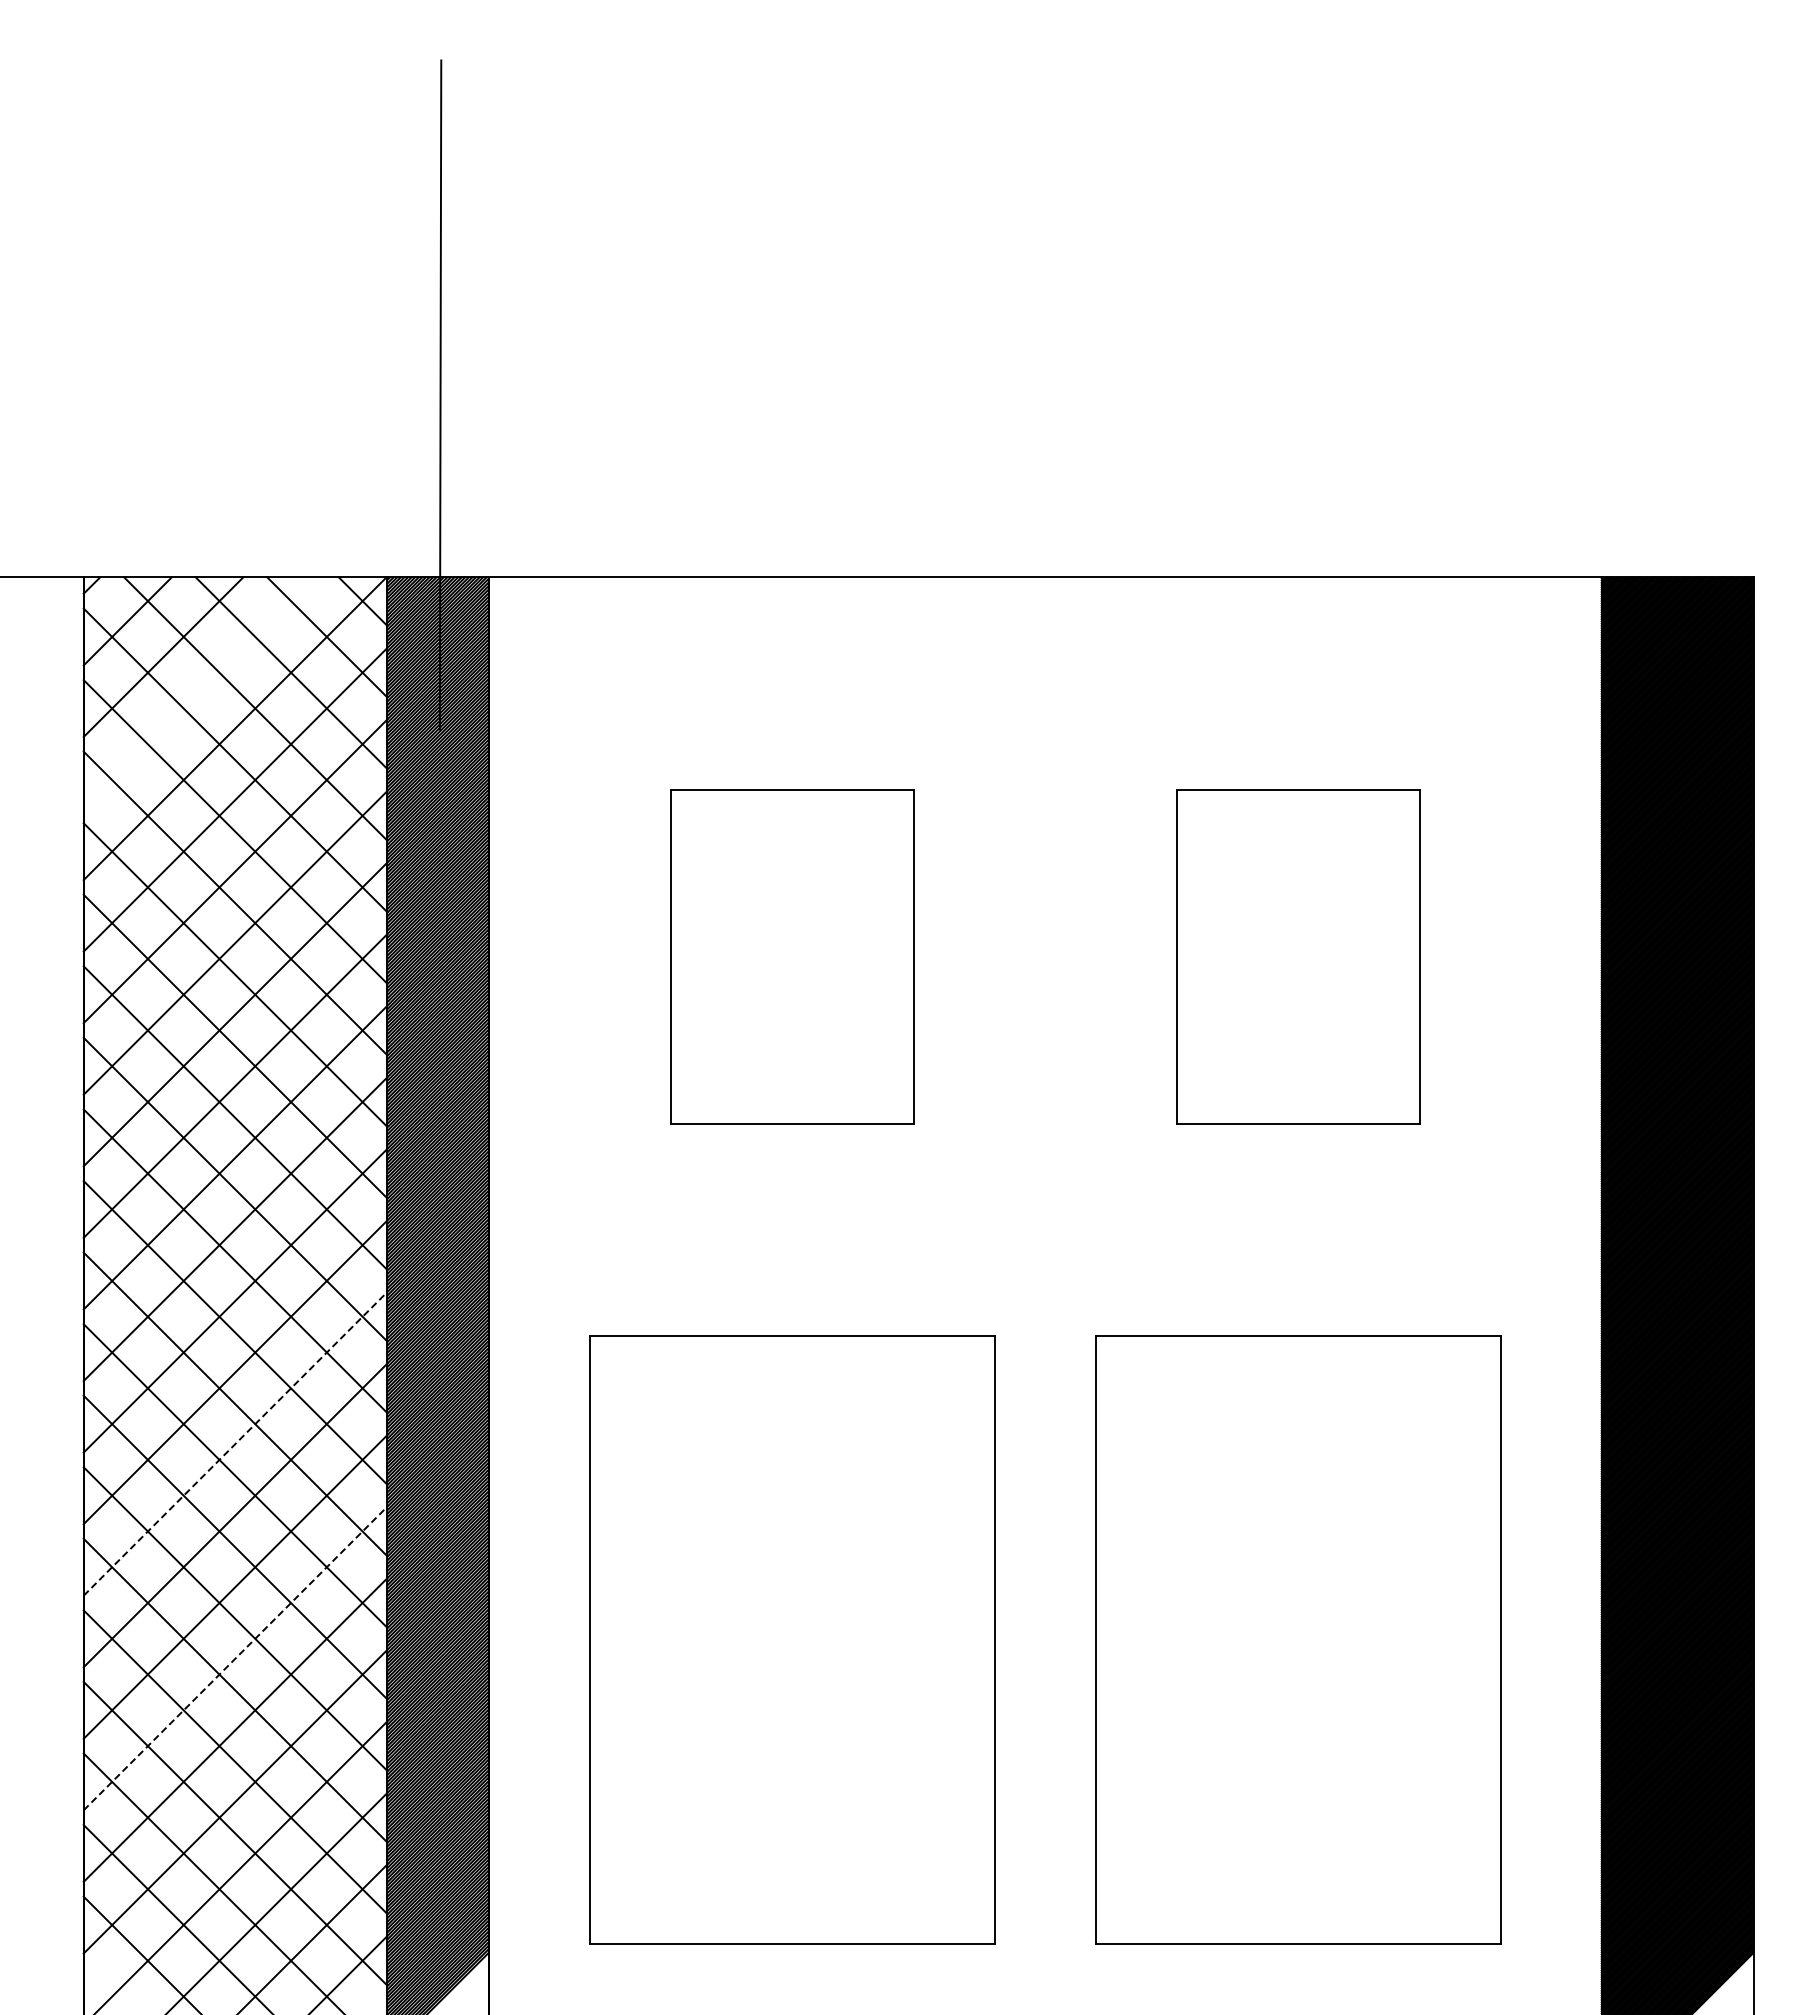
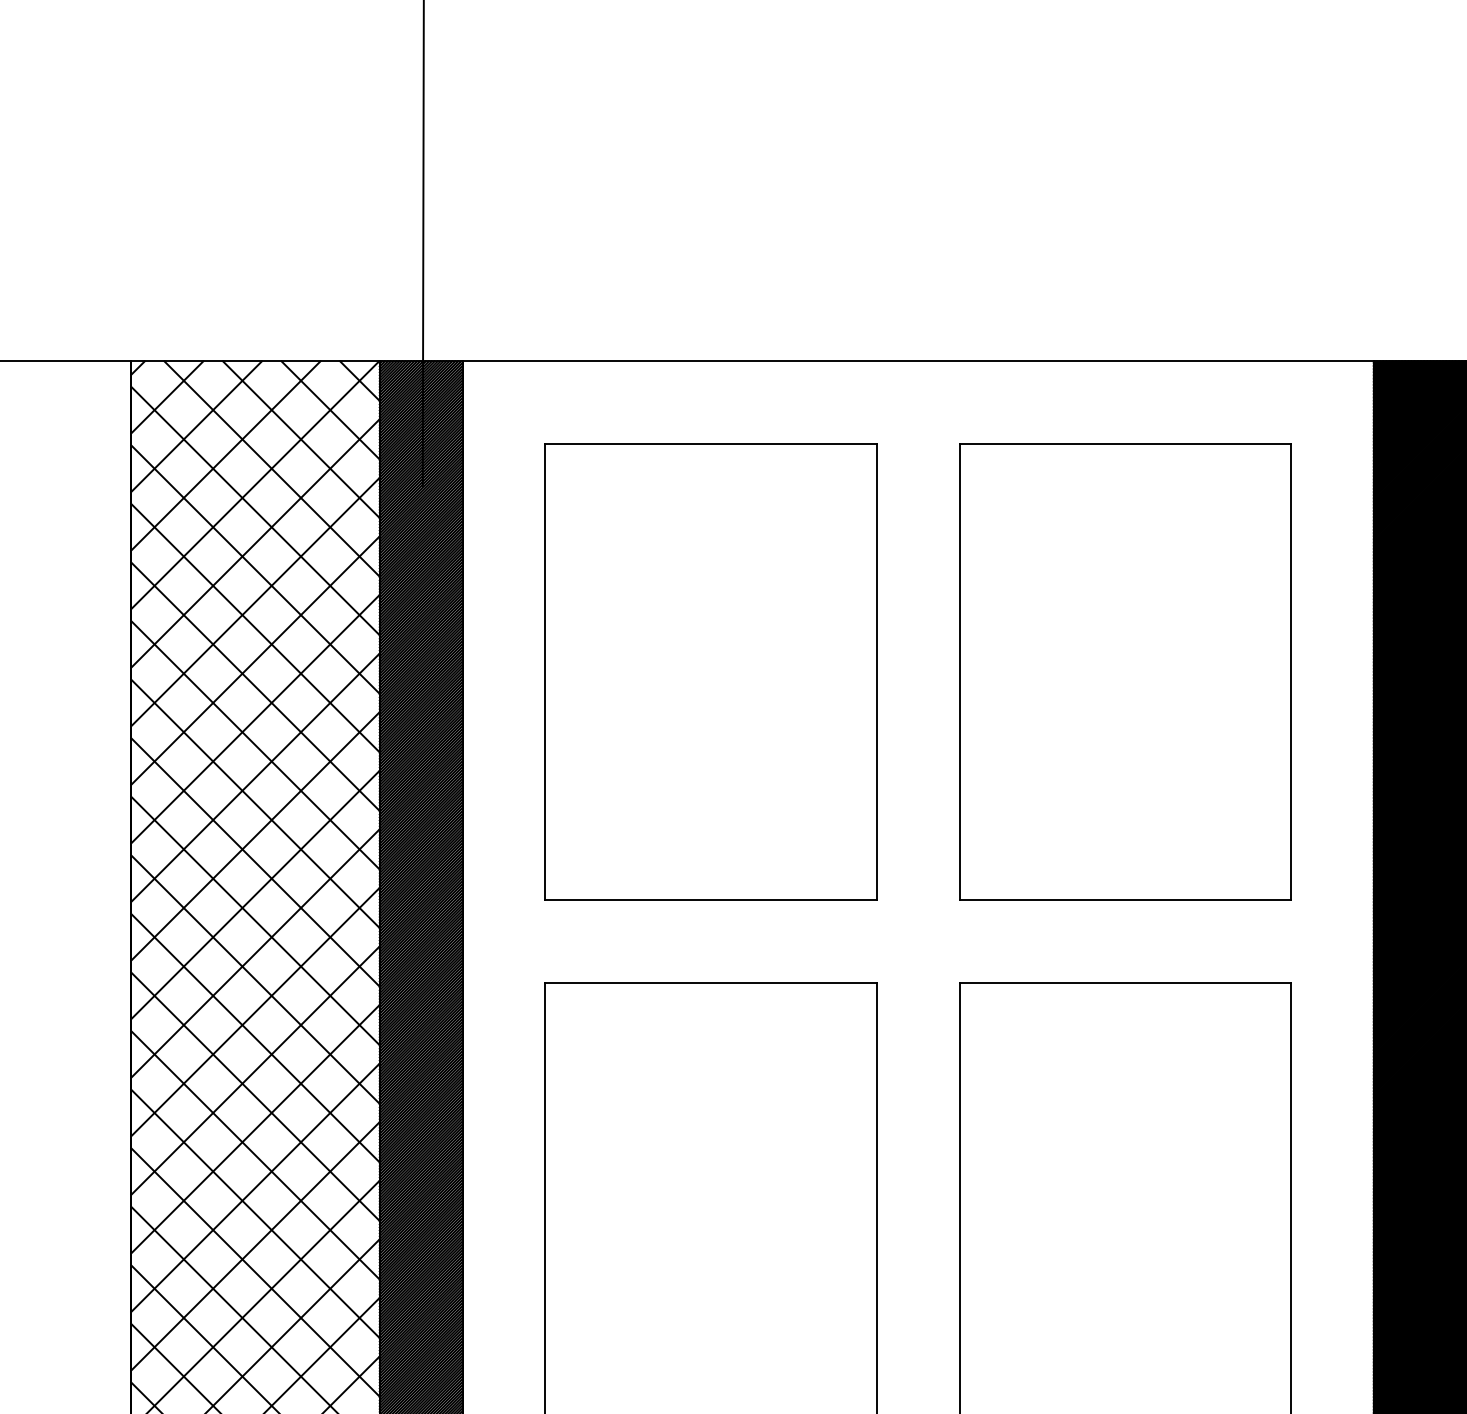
line: (198, 692) -> (225, 455), added
part: (792, 956) -> (711, 671), size x1.67
part: (1298, 956) -> (1125, 671), size x1.67
line: (235, 1443) -> (255, 1070), dashed -> solid
line: (235, 1658) -> (255, 1246), dashed -> solid

